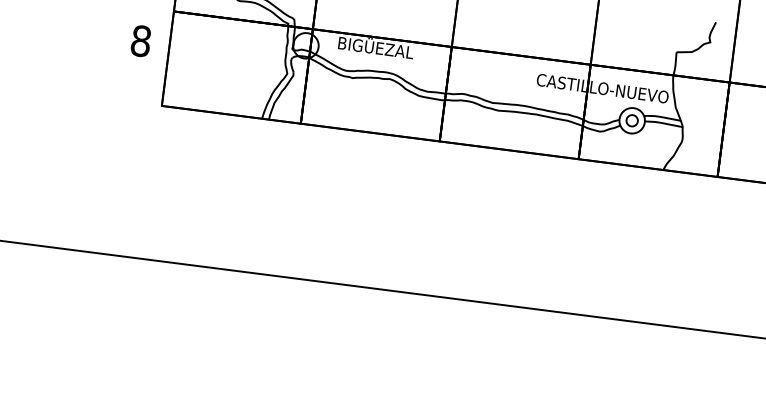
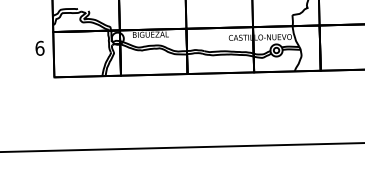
text: (140, 39) -> (39, 47), 8 -> 6

